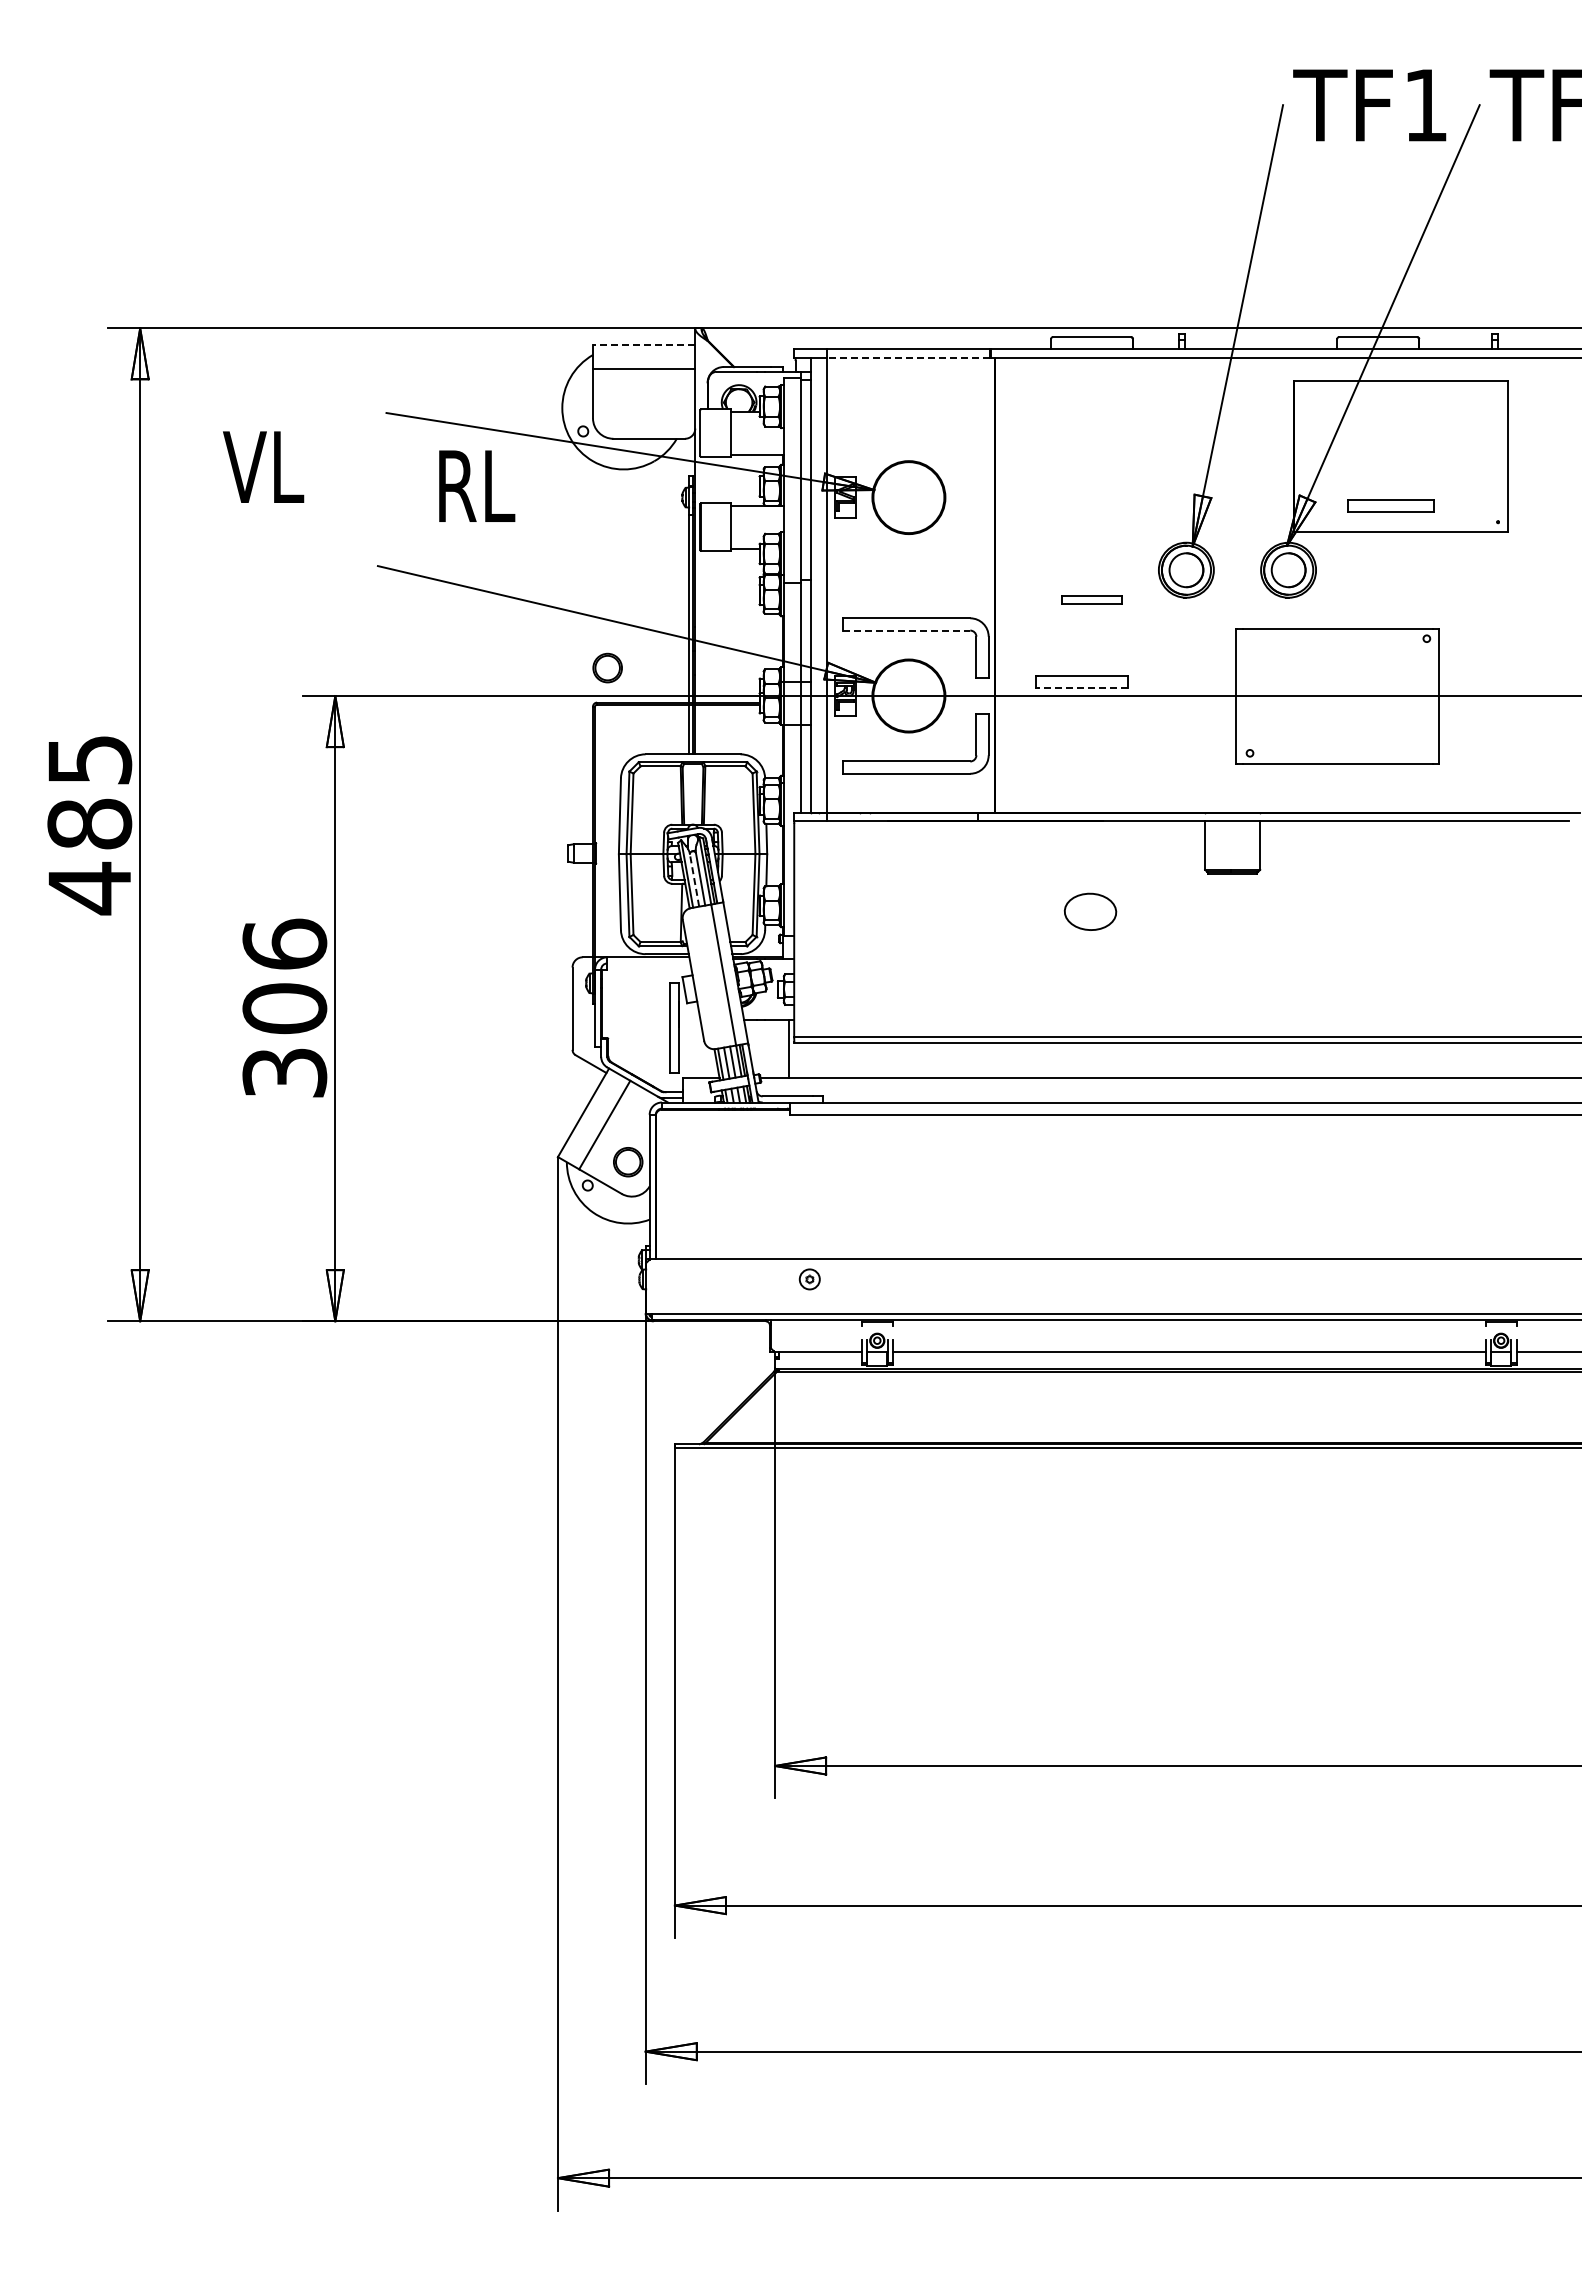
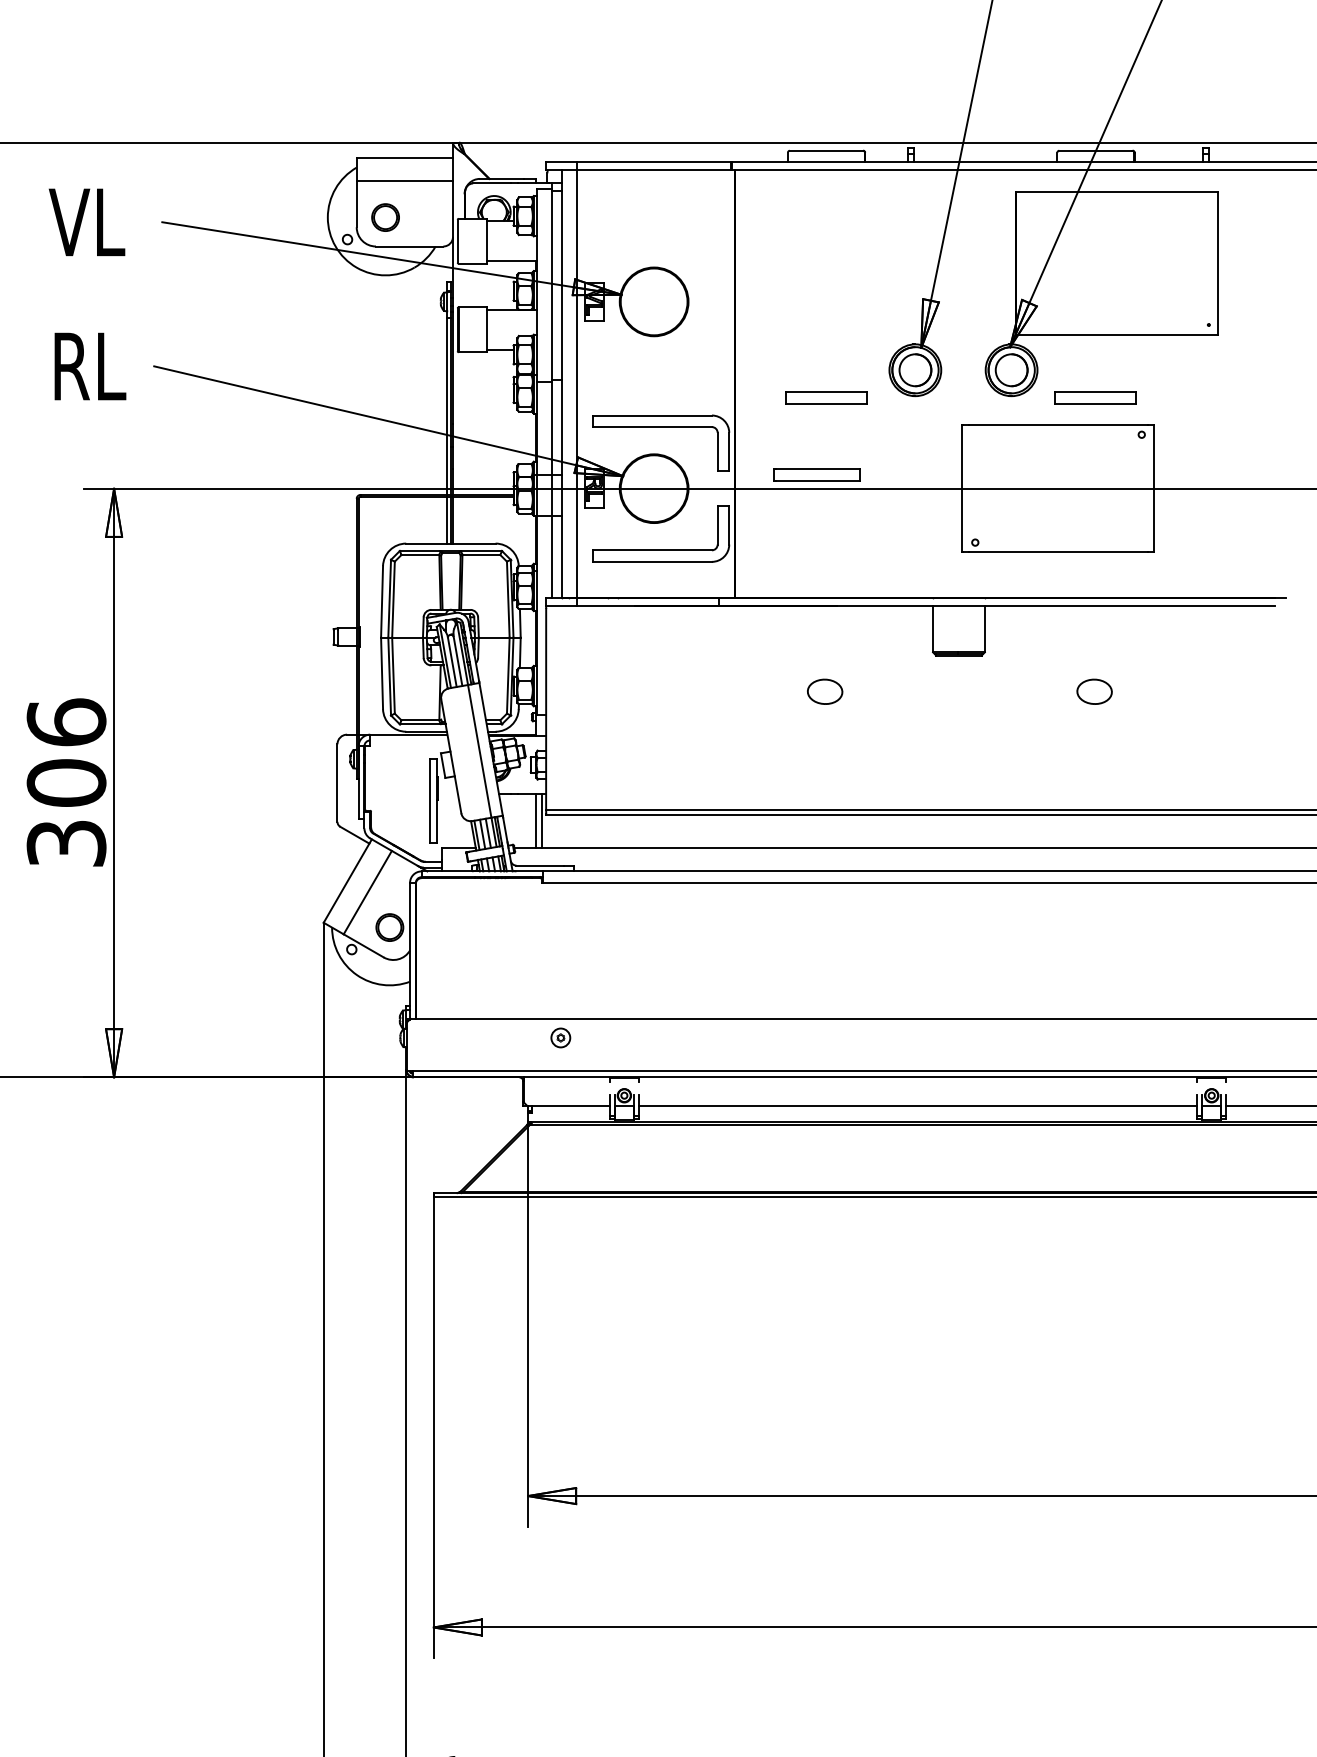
line: (643, 344) -> (404, 157), dashed -> solid
line: (908, 357) -> (653, 169), dashed -> solid
text: (263, 466) -> (86, 221), moved
text: (477, 485) -> (90, 365), moved
part: (1390, 505) -> (1095, 397), moved
part: (1091, 599) -> (826, 397), size x1.43
line: (907, 630) -> (652, 427), dashed -> solid
part: (607, 667) -> (385, 217), moved
line: (1082, 687) -> (817, 480), dashed -> solid
line: (694, 880) -> (452, 662), dashed -> solid
part: (1090, 911) -> (825, 691), size x0.71
part: (1376, 911) -> (1094, 691), added
line: (783, 1048) -> (536, 820), added

